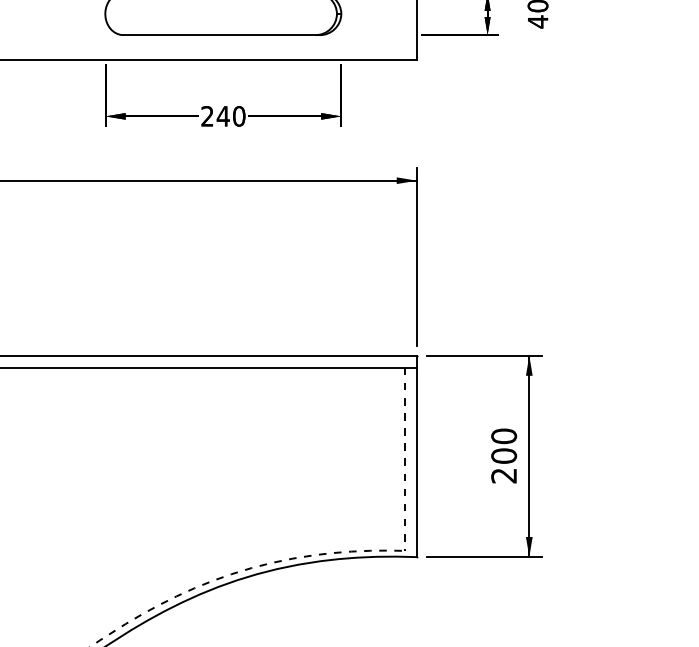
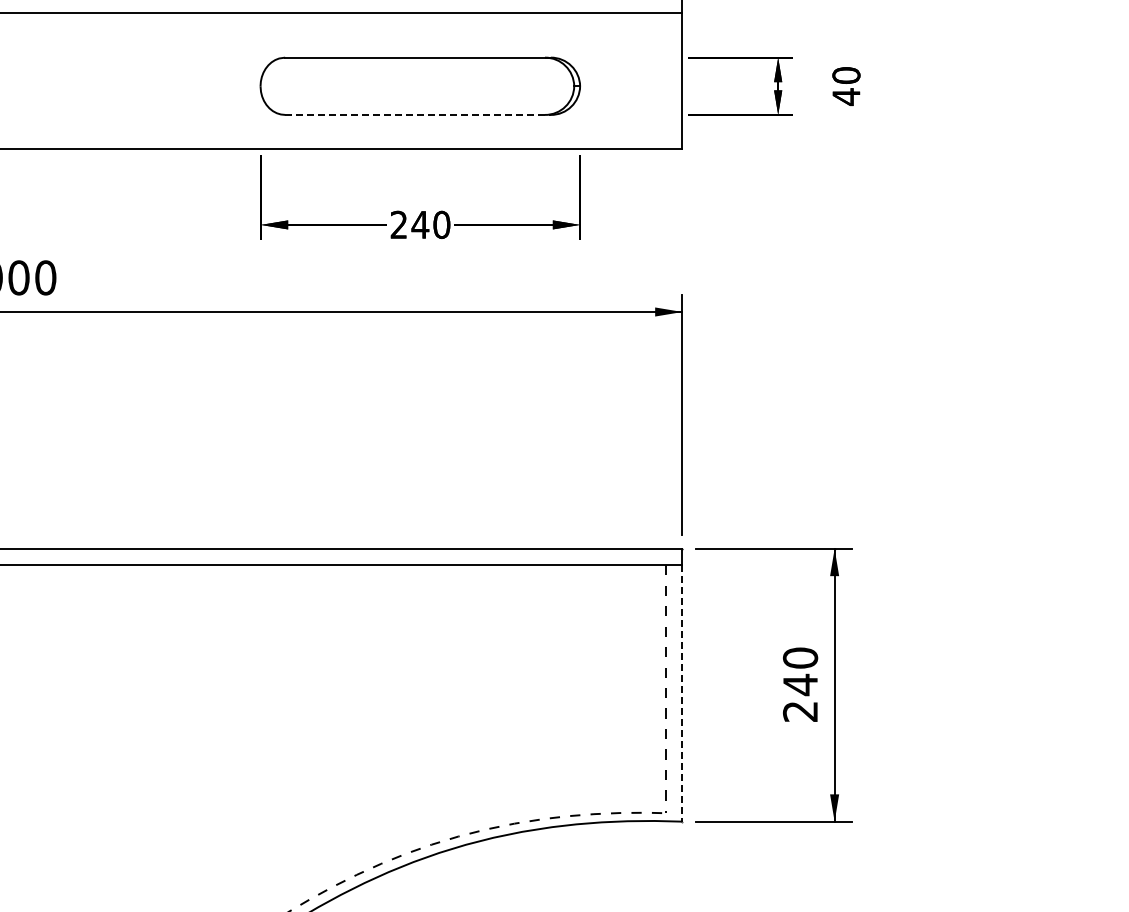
line: (221, 34) -> (418, 114), solid -> dashed
text: (504, 455) -> (800, 684), 200 -> 240
line: (416, 462) -> (682, 693), solid -> dashed

